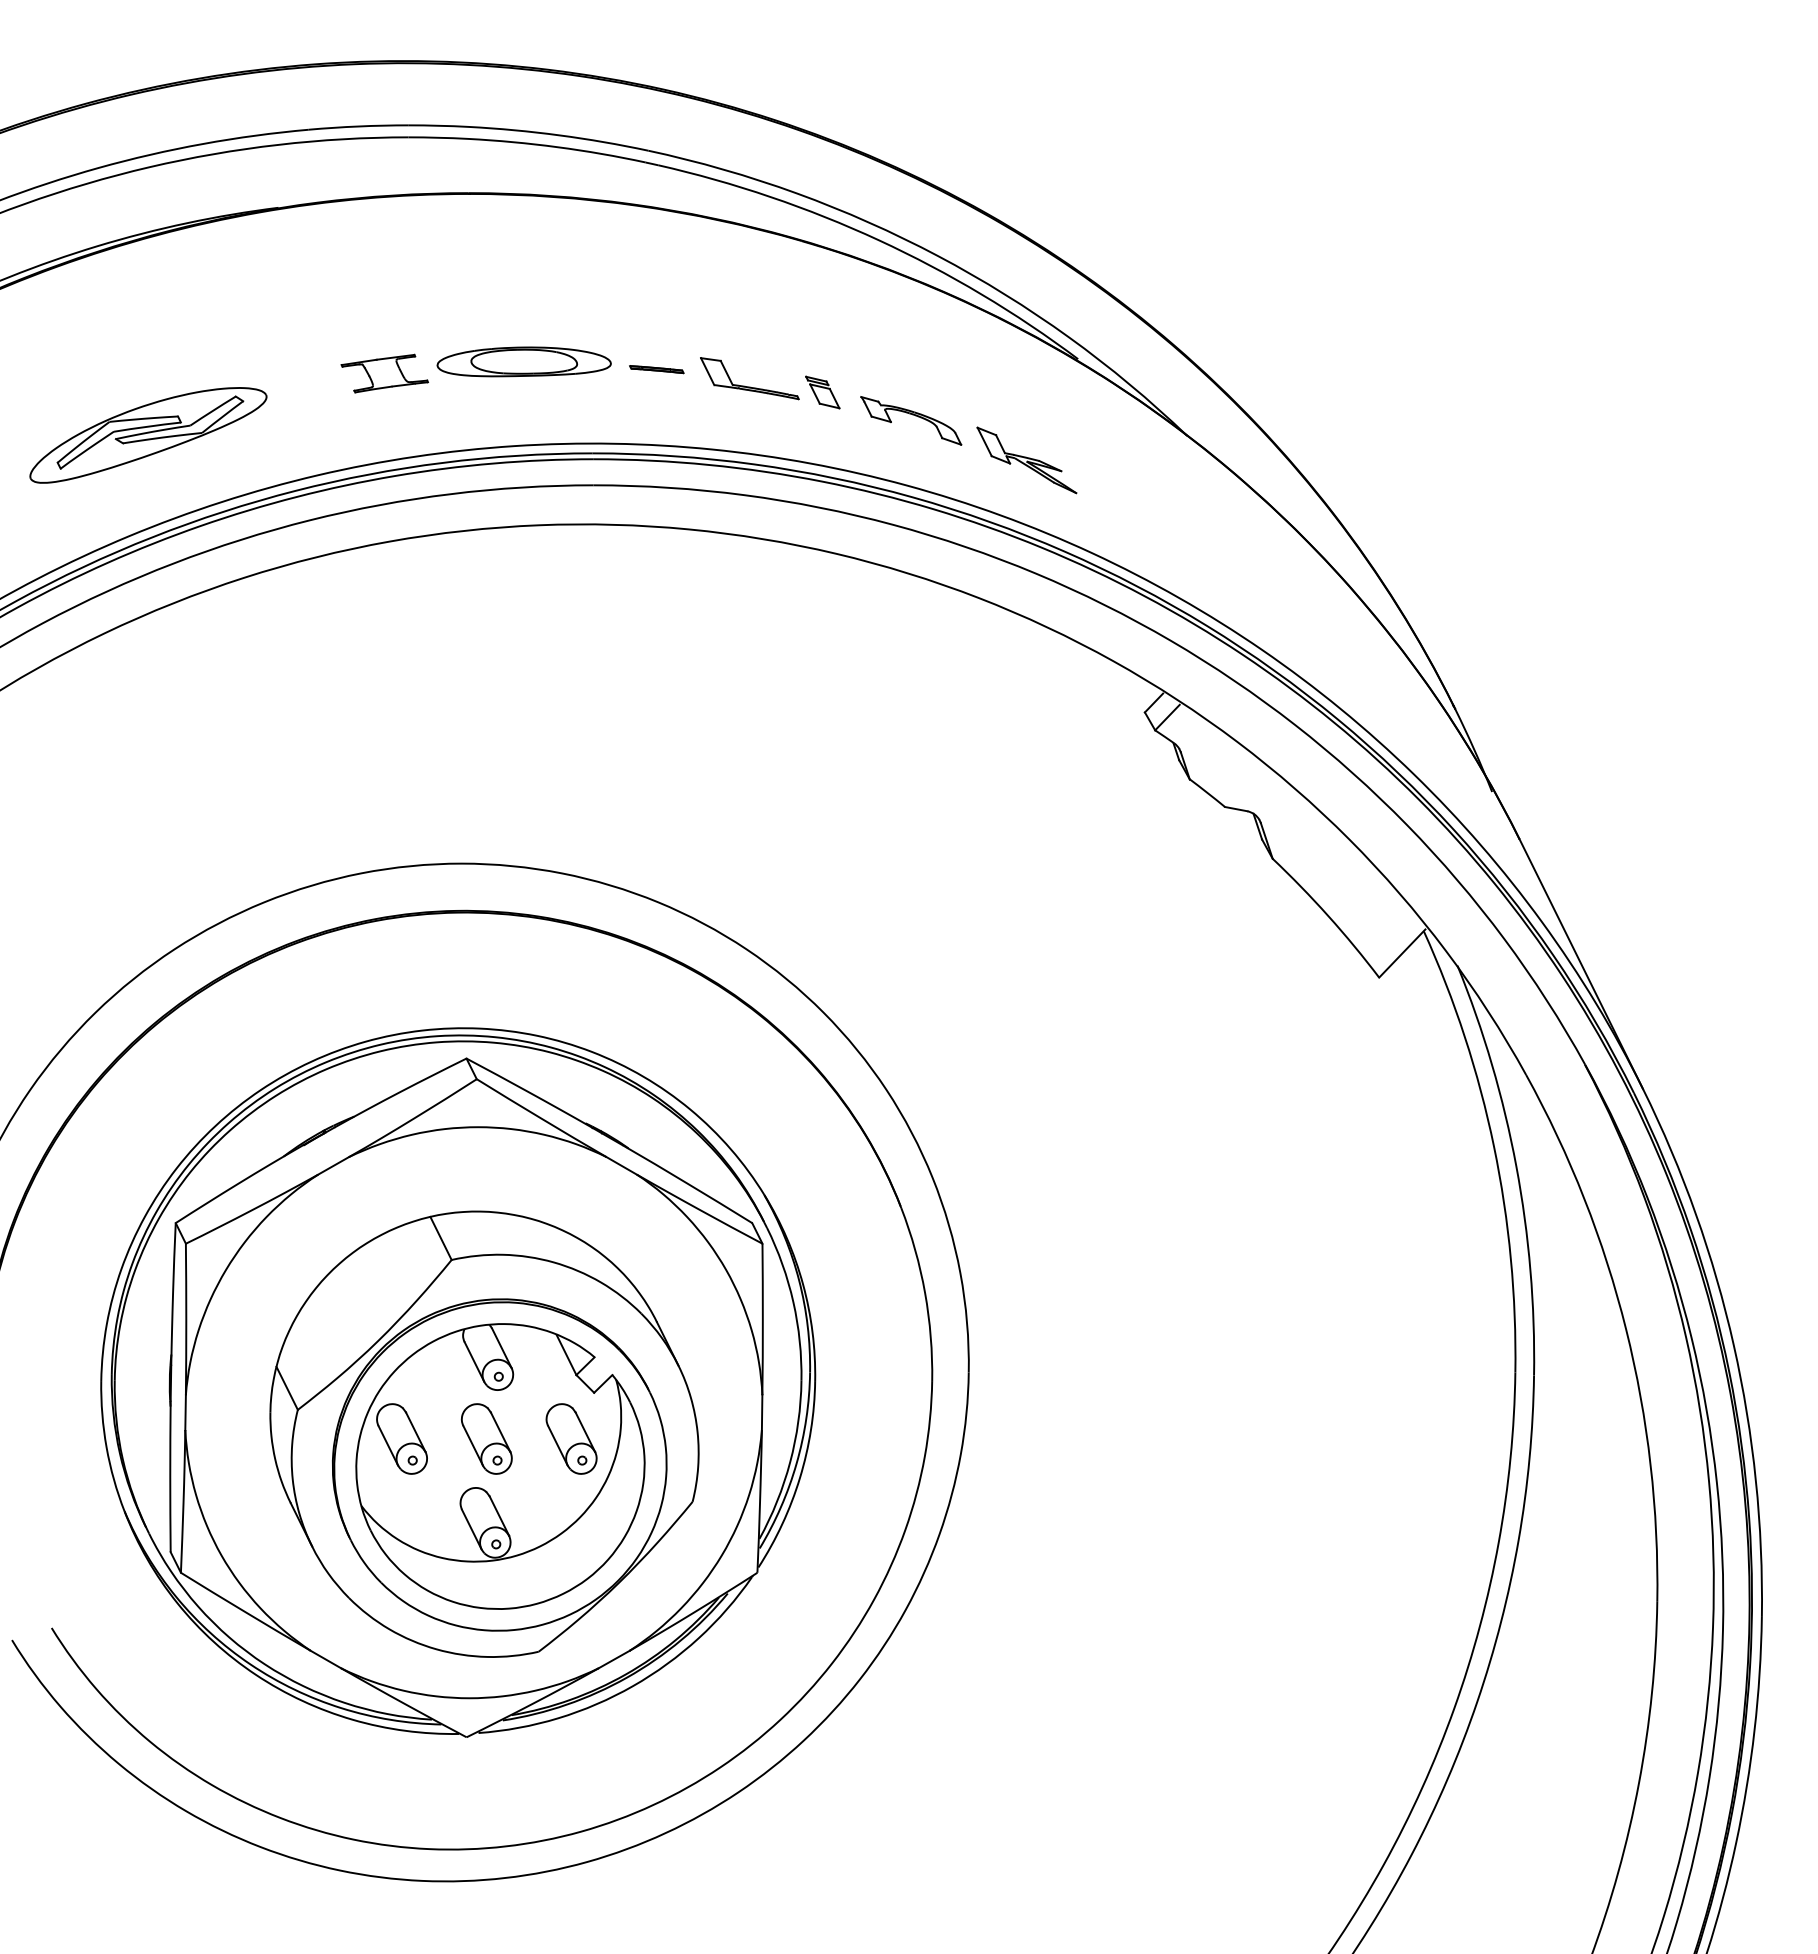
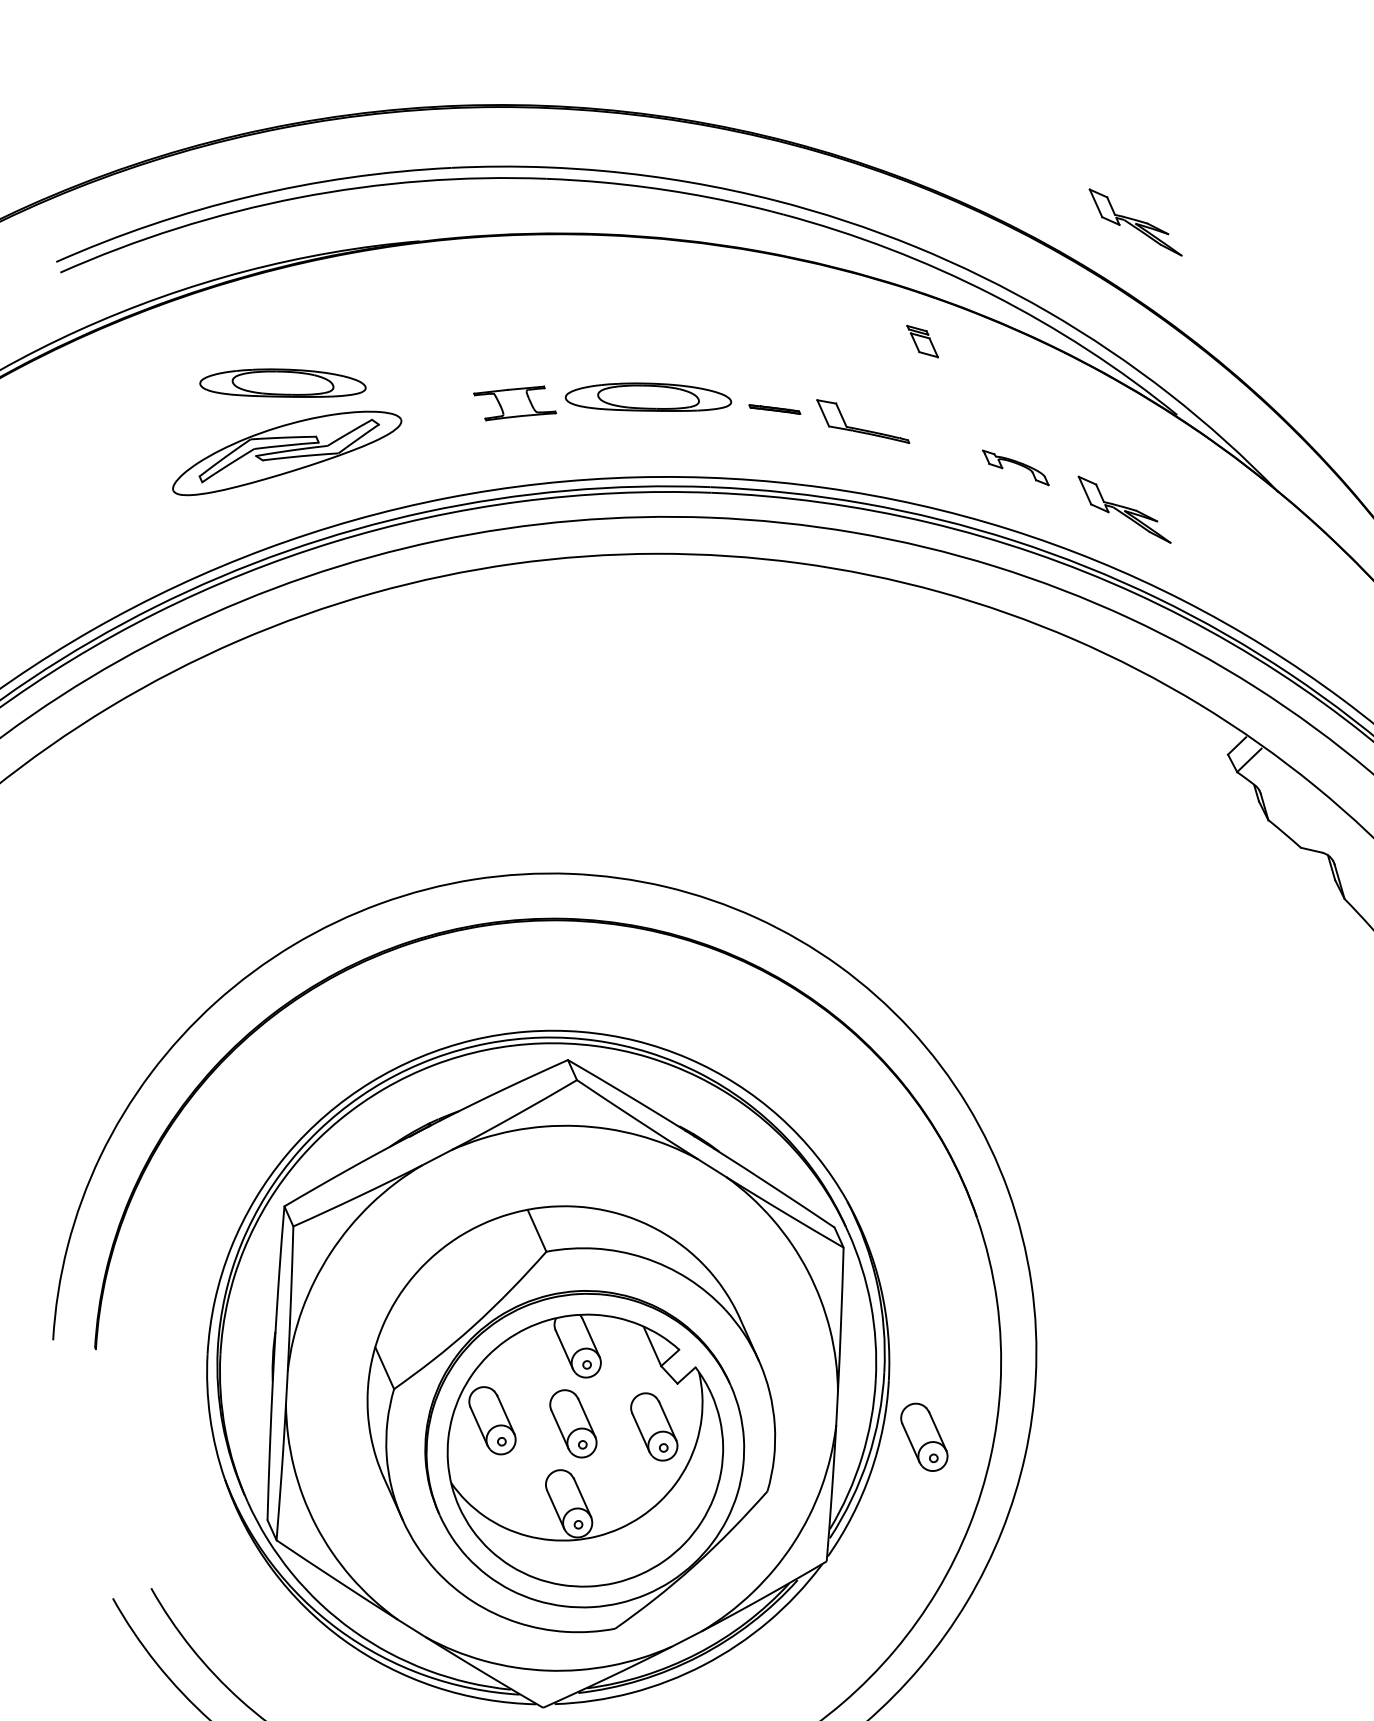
part: (1026, 159) -> (1135, 222), added
part: (140, 361) -> (282, 382), added
part: (822, 392) -> (922, 341), moved
part: (911, 420) -> (1015, 467), size x0.7
part: (854, 1438) -> (924, 1436), added

